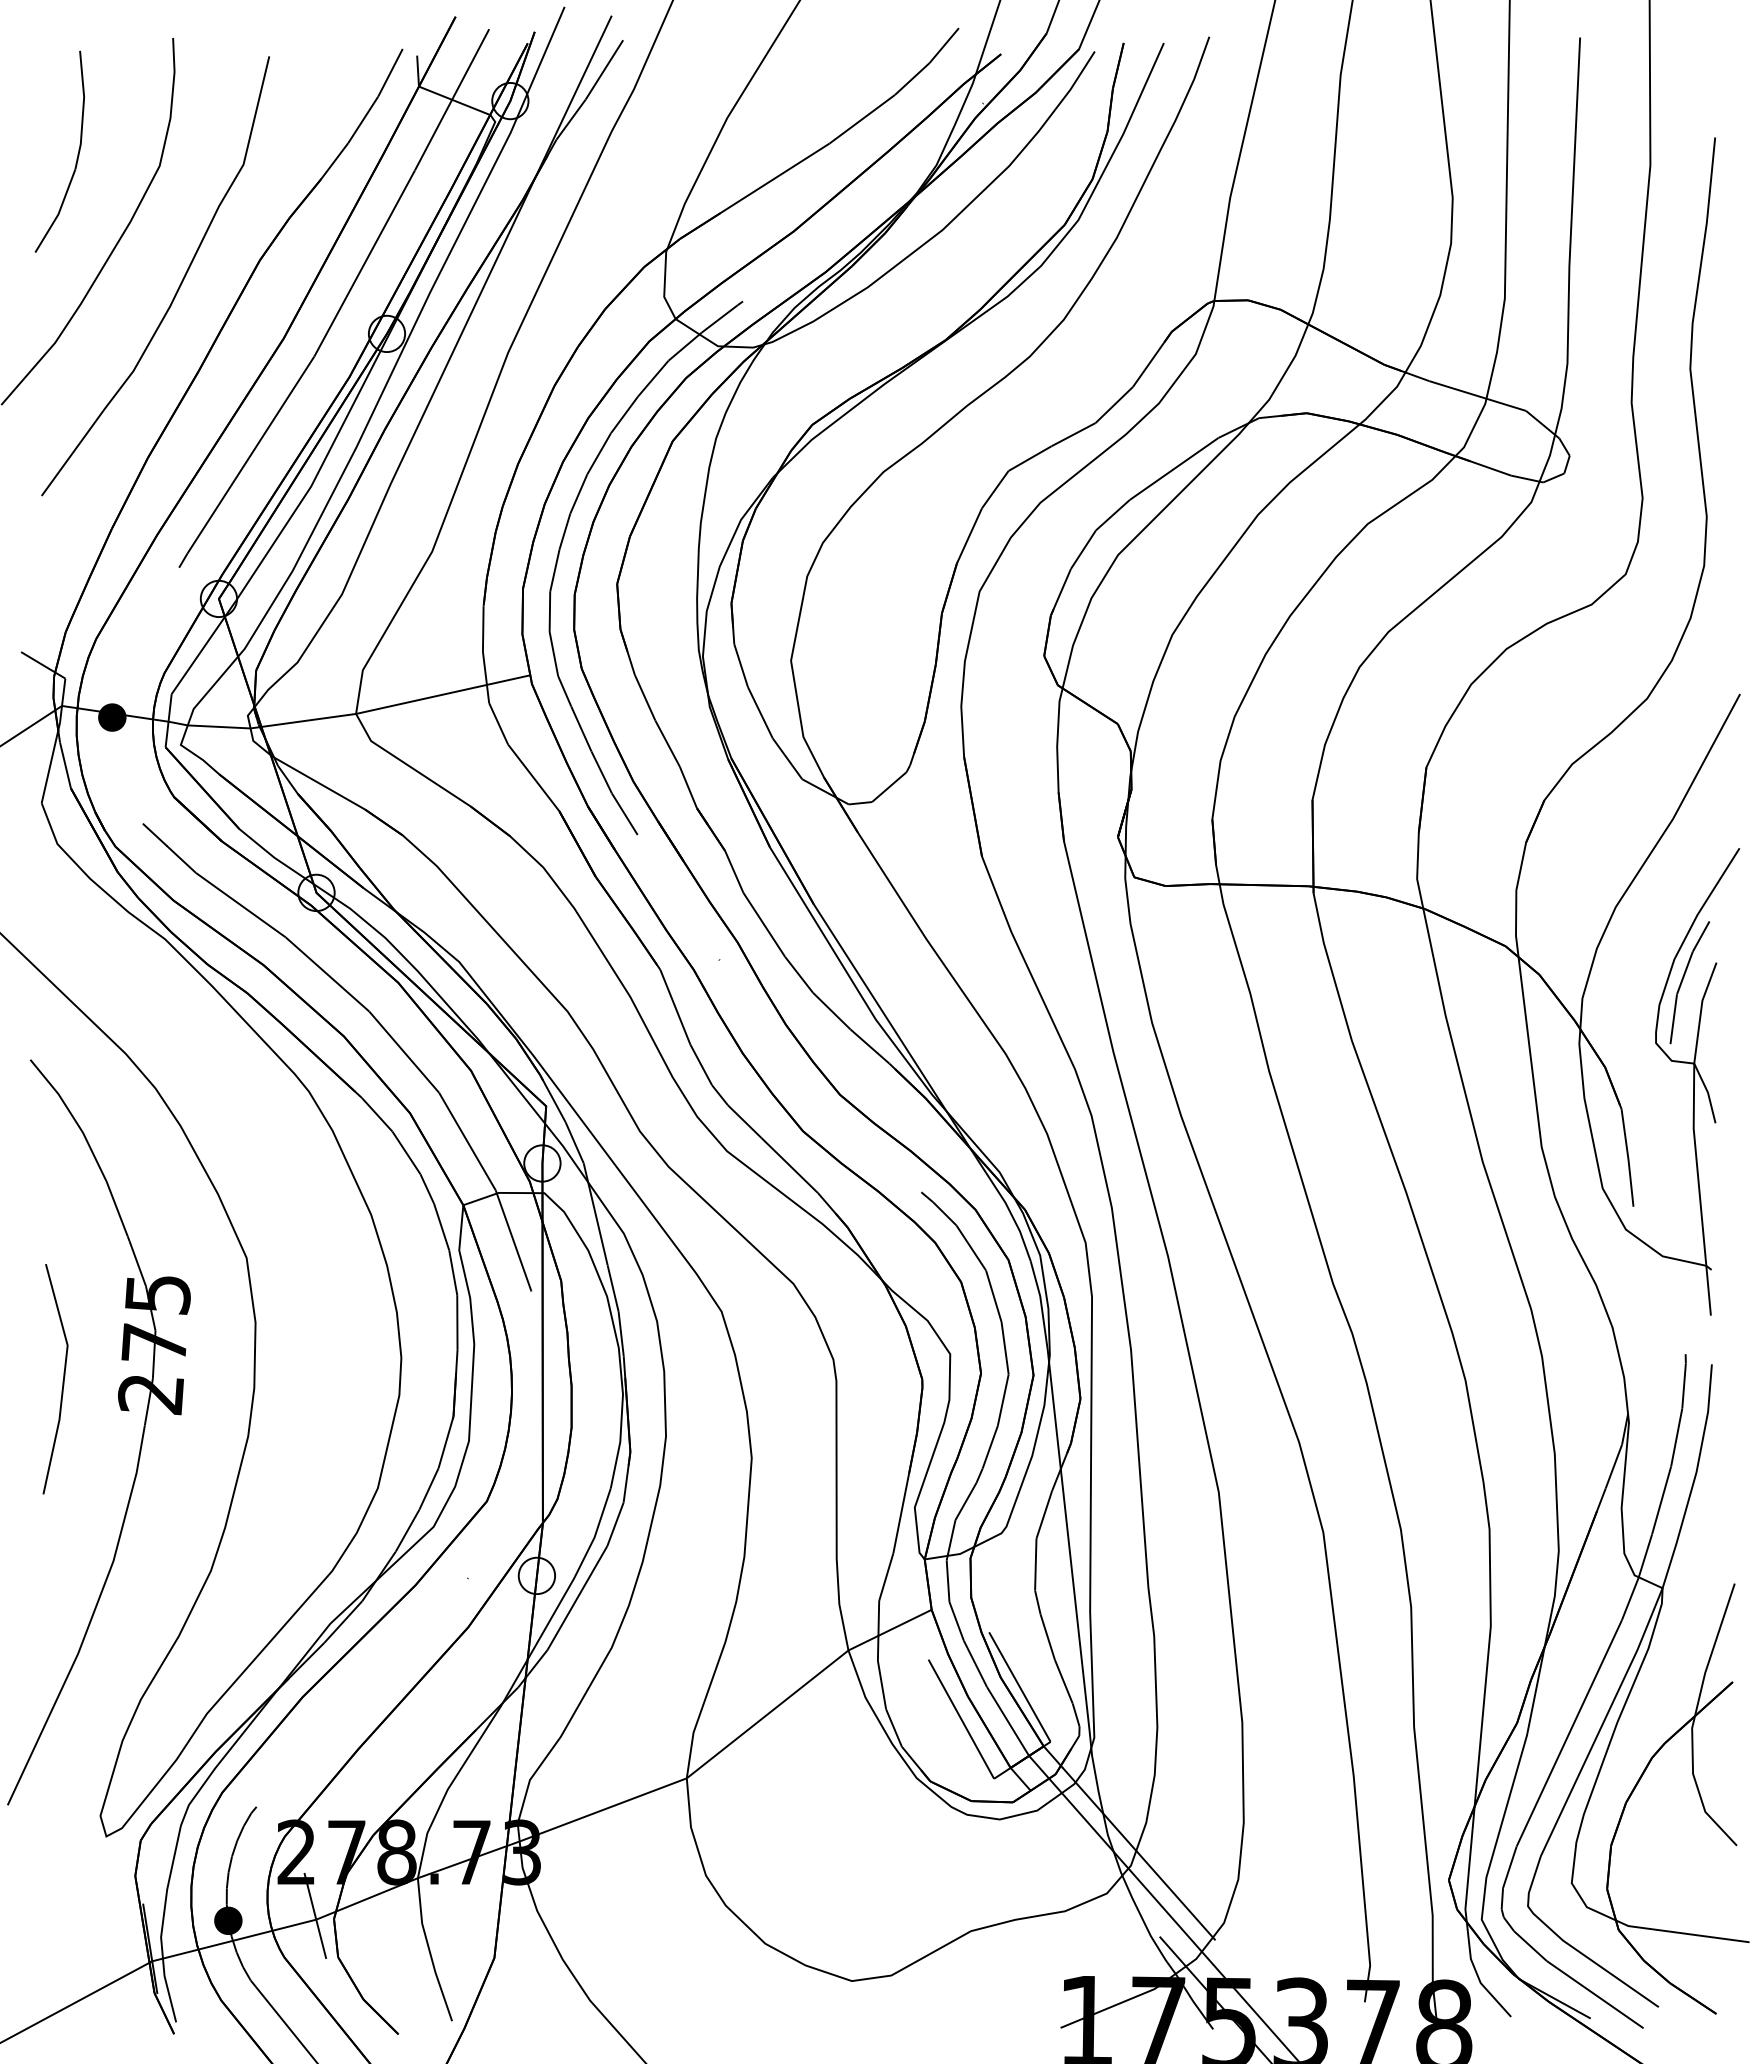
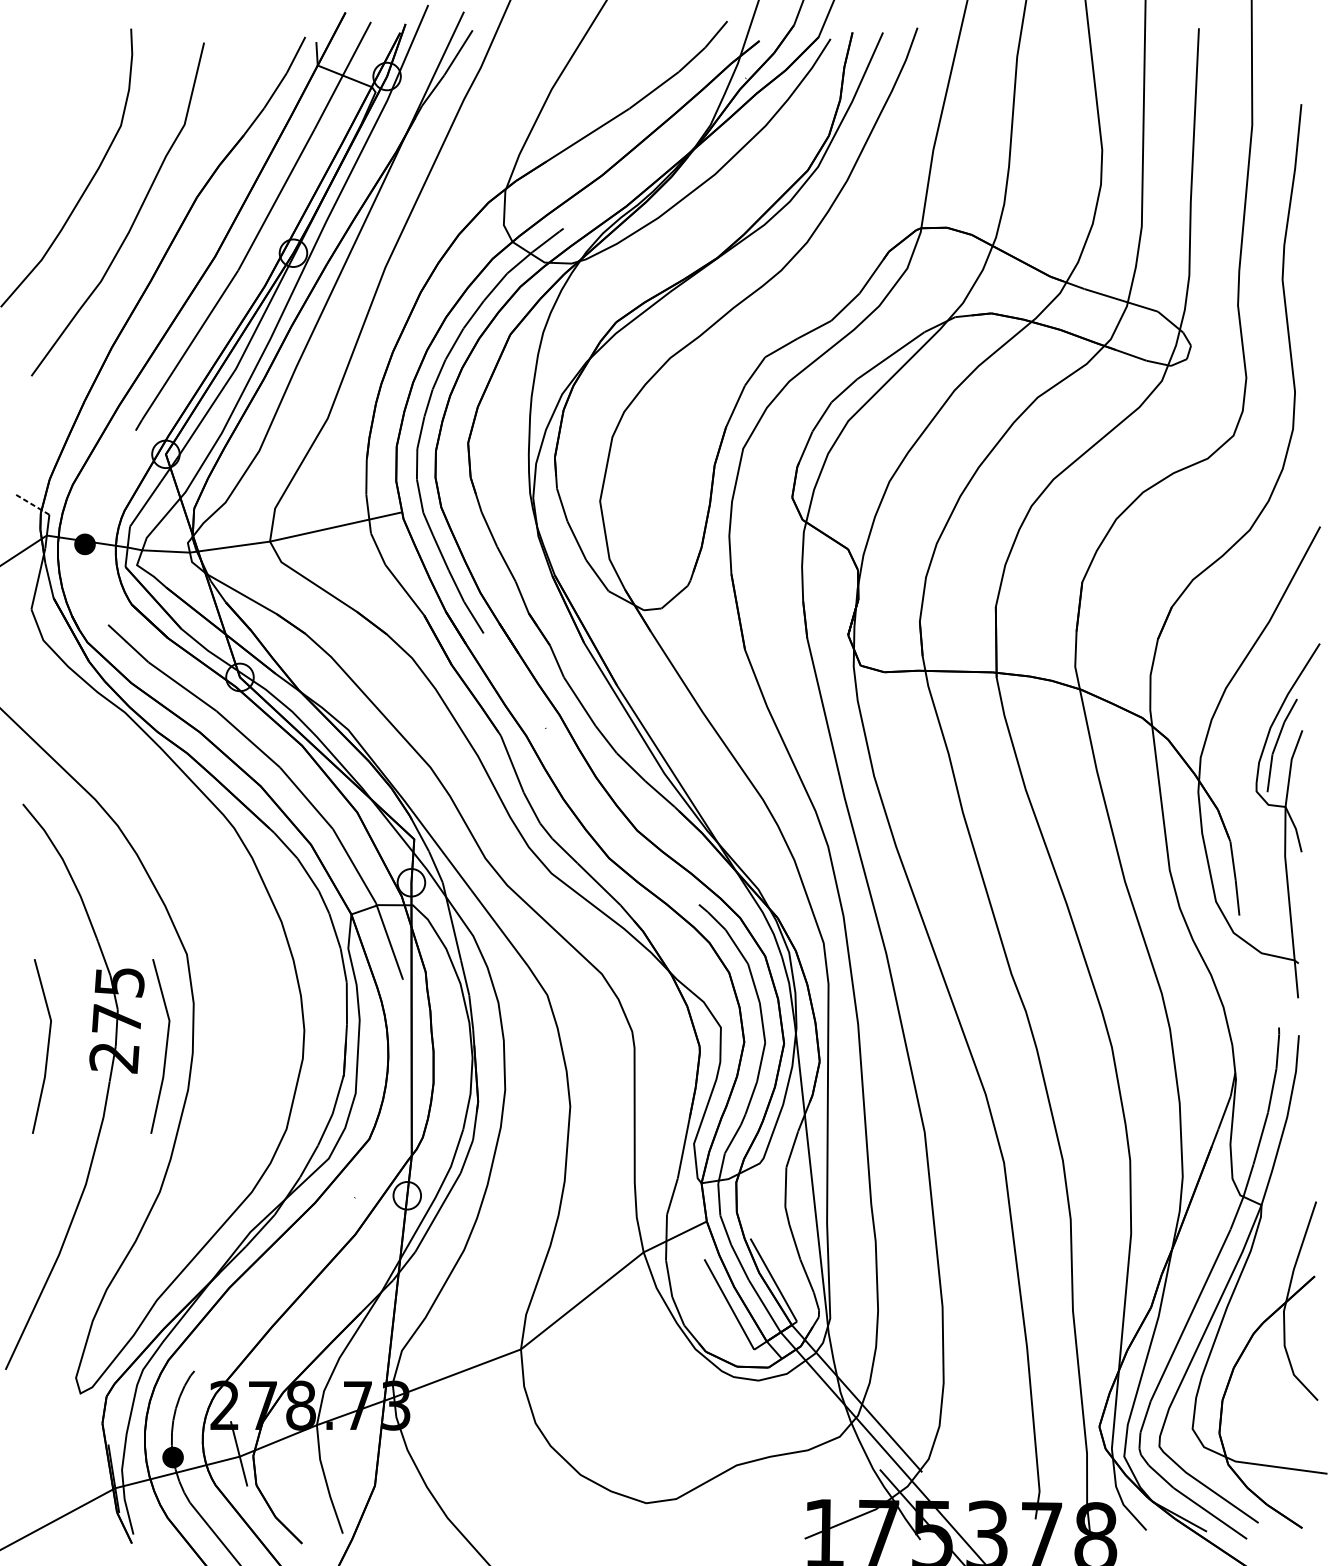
part: (77, 153) -> (58, 116), removed
line: (43, 665) -> (32, 504), solid -> dashed
line: (218, 1380) -> (165, 1047), added

